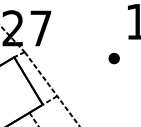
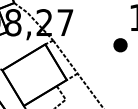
part: (114, 58) -> (120, 45), size x1.67

